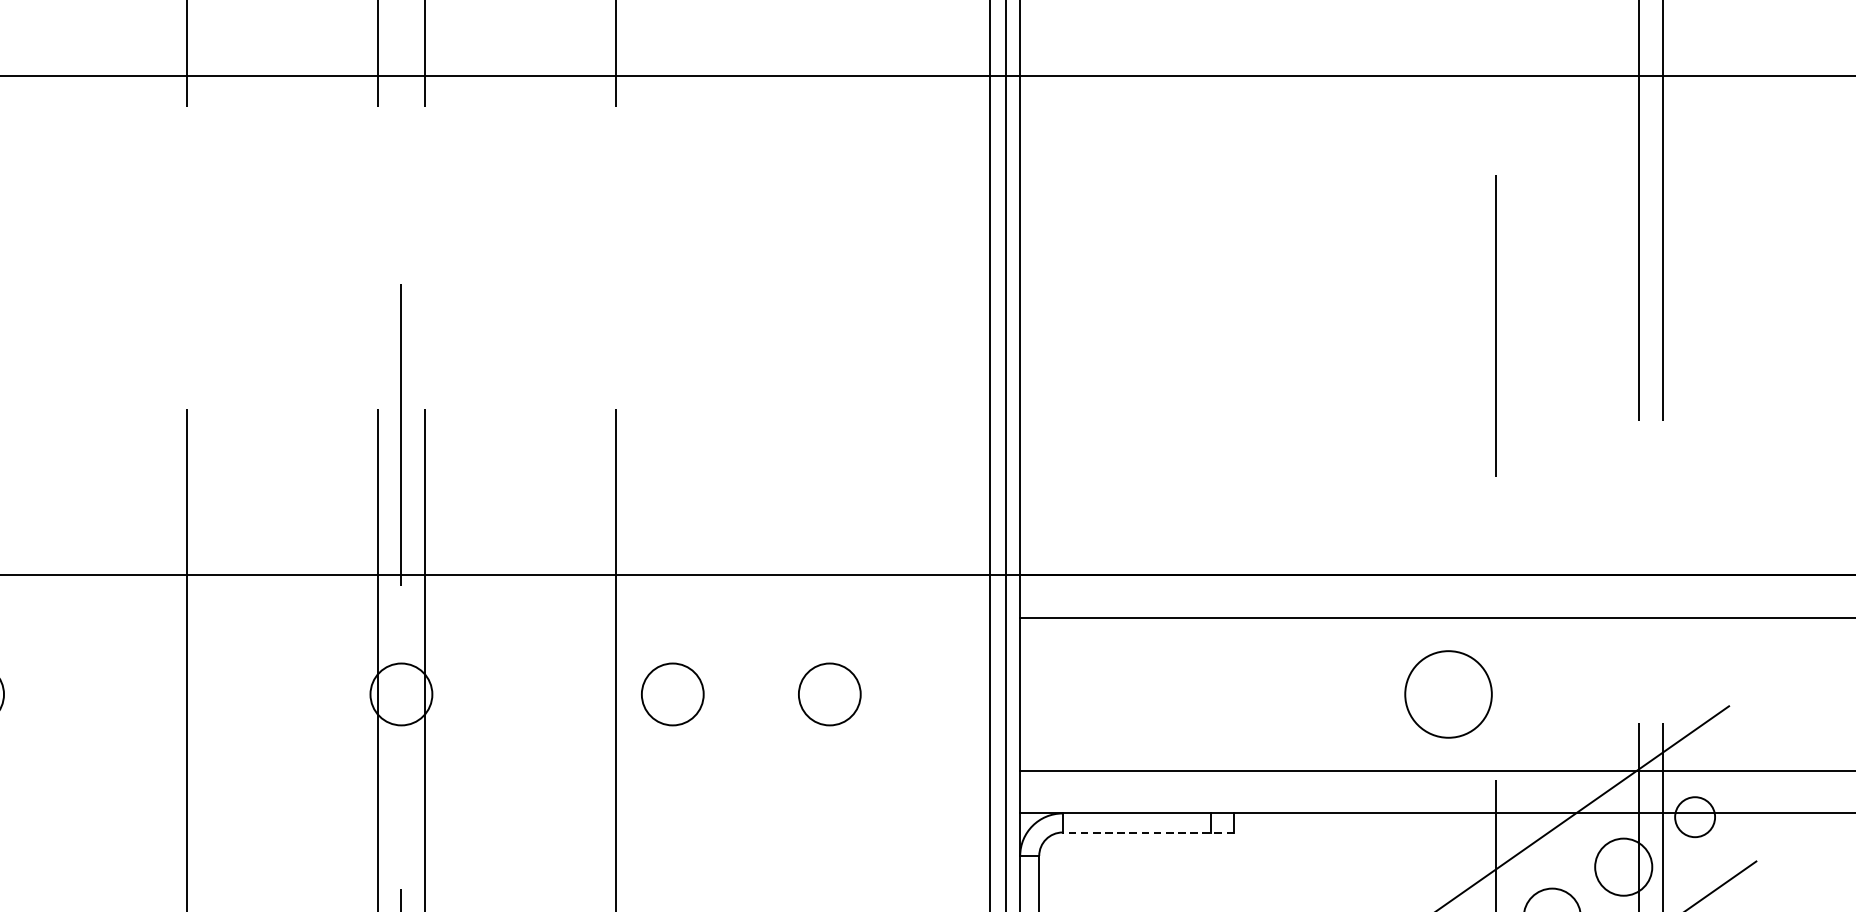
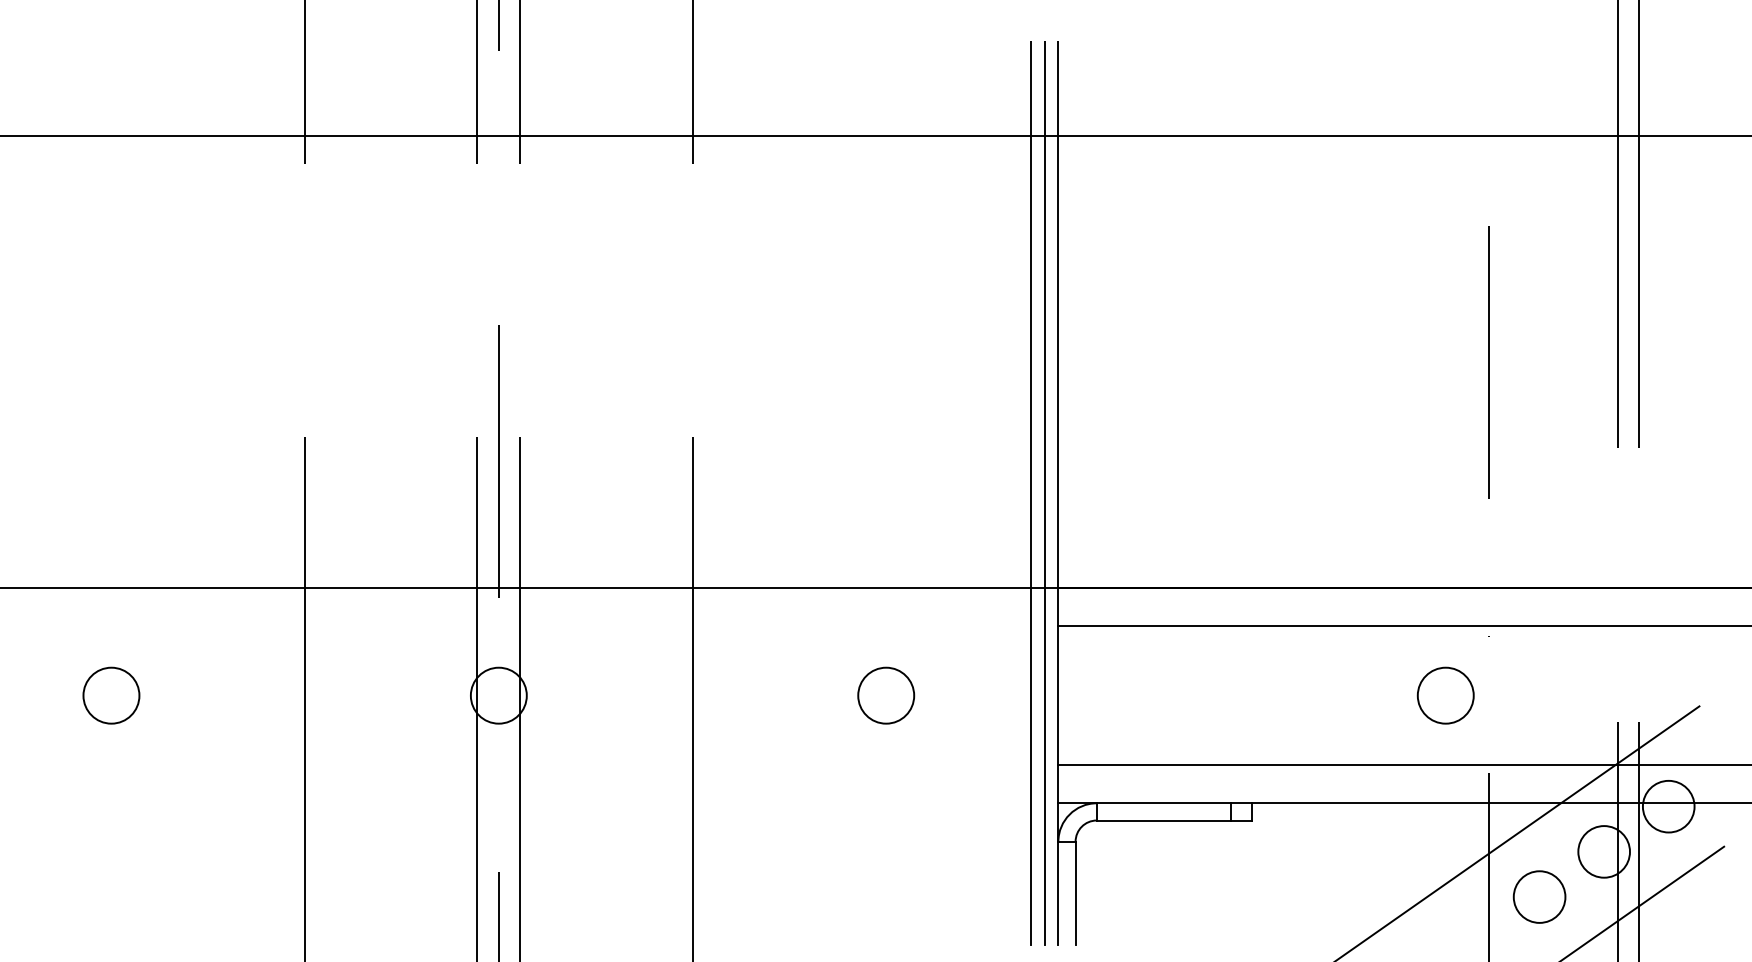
circle: (673, 694) -> (744, 695), removed
circle: (1448, 694) -> (1445, 695), size x0.71
circle: (1694, 816) -> (1668, 806), size x1.43
line: (1148, 832) -> (1174, 820), dashed -> solid

